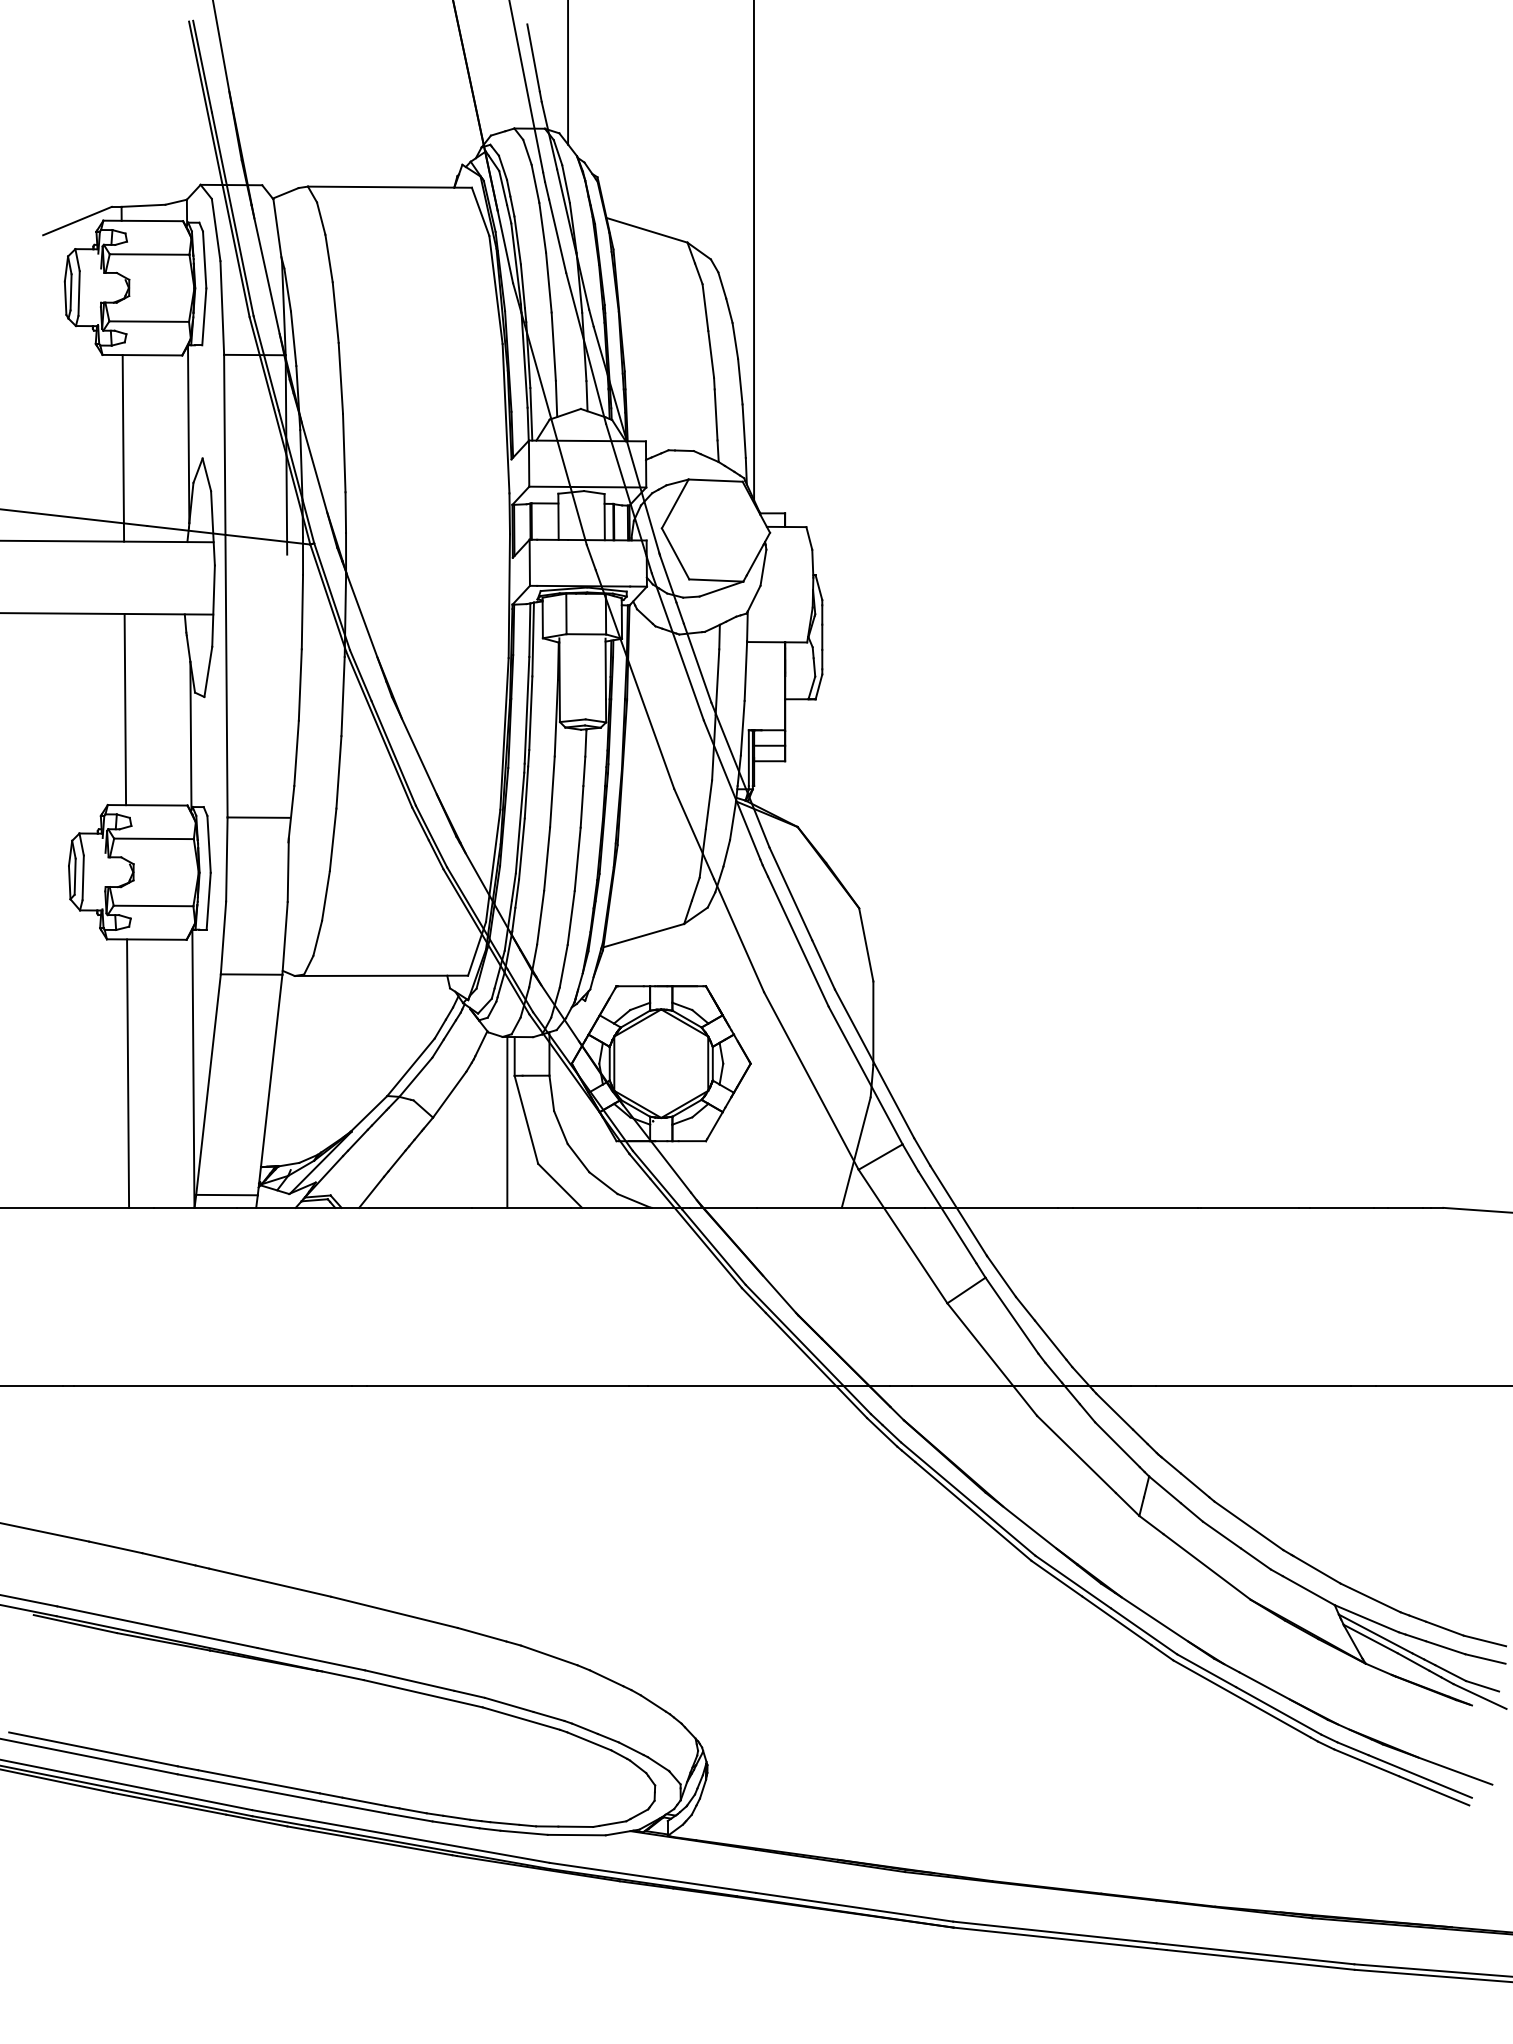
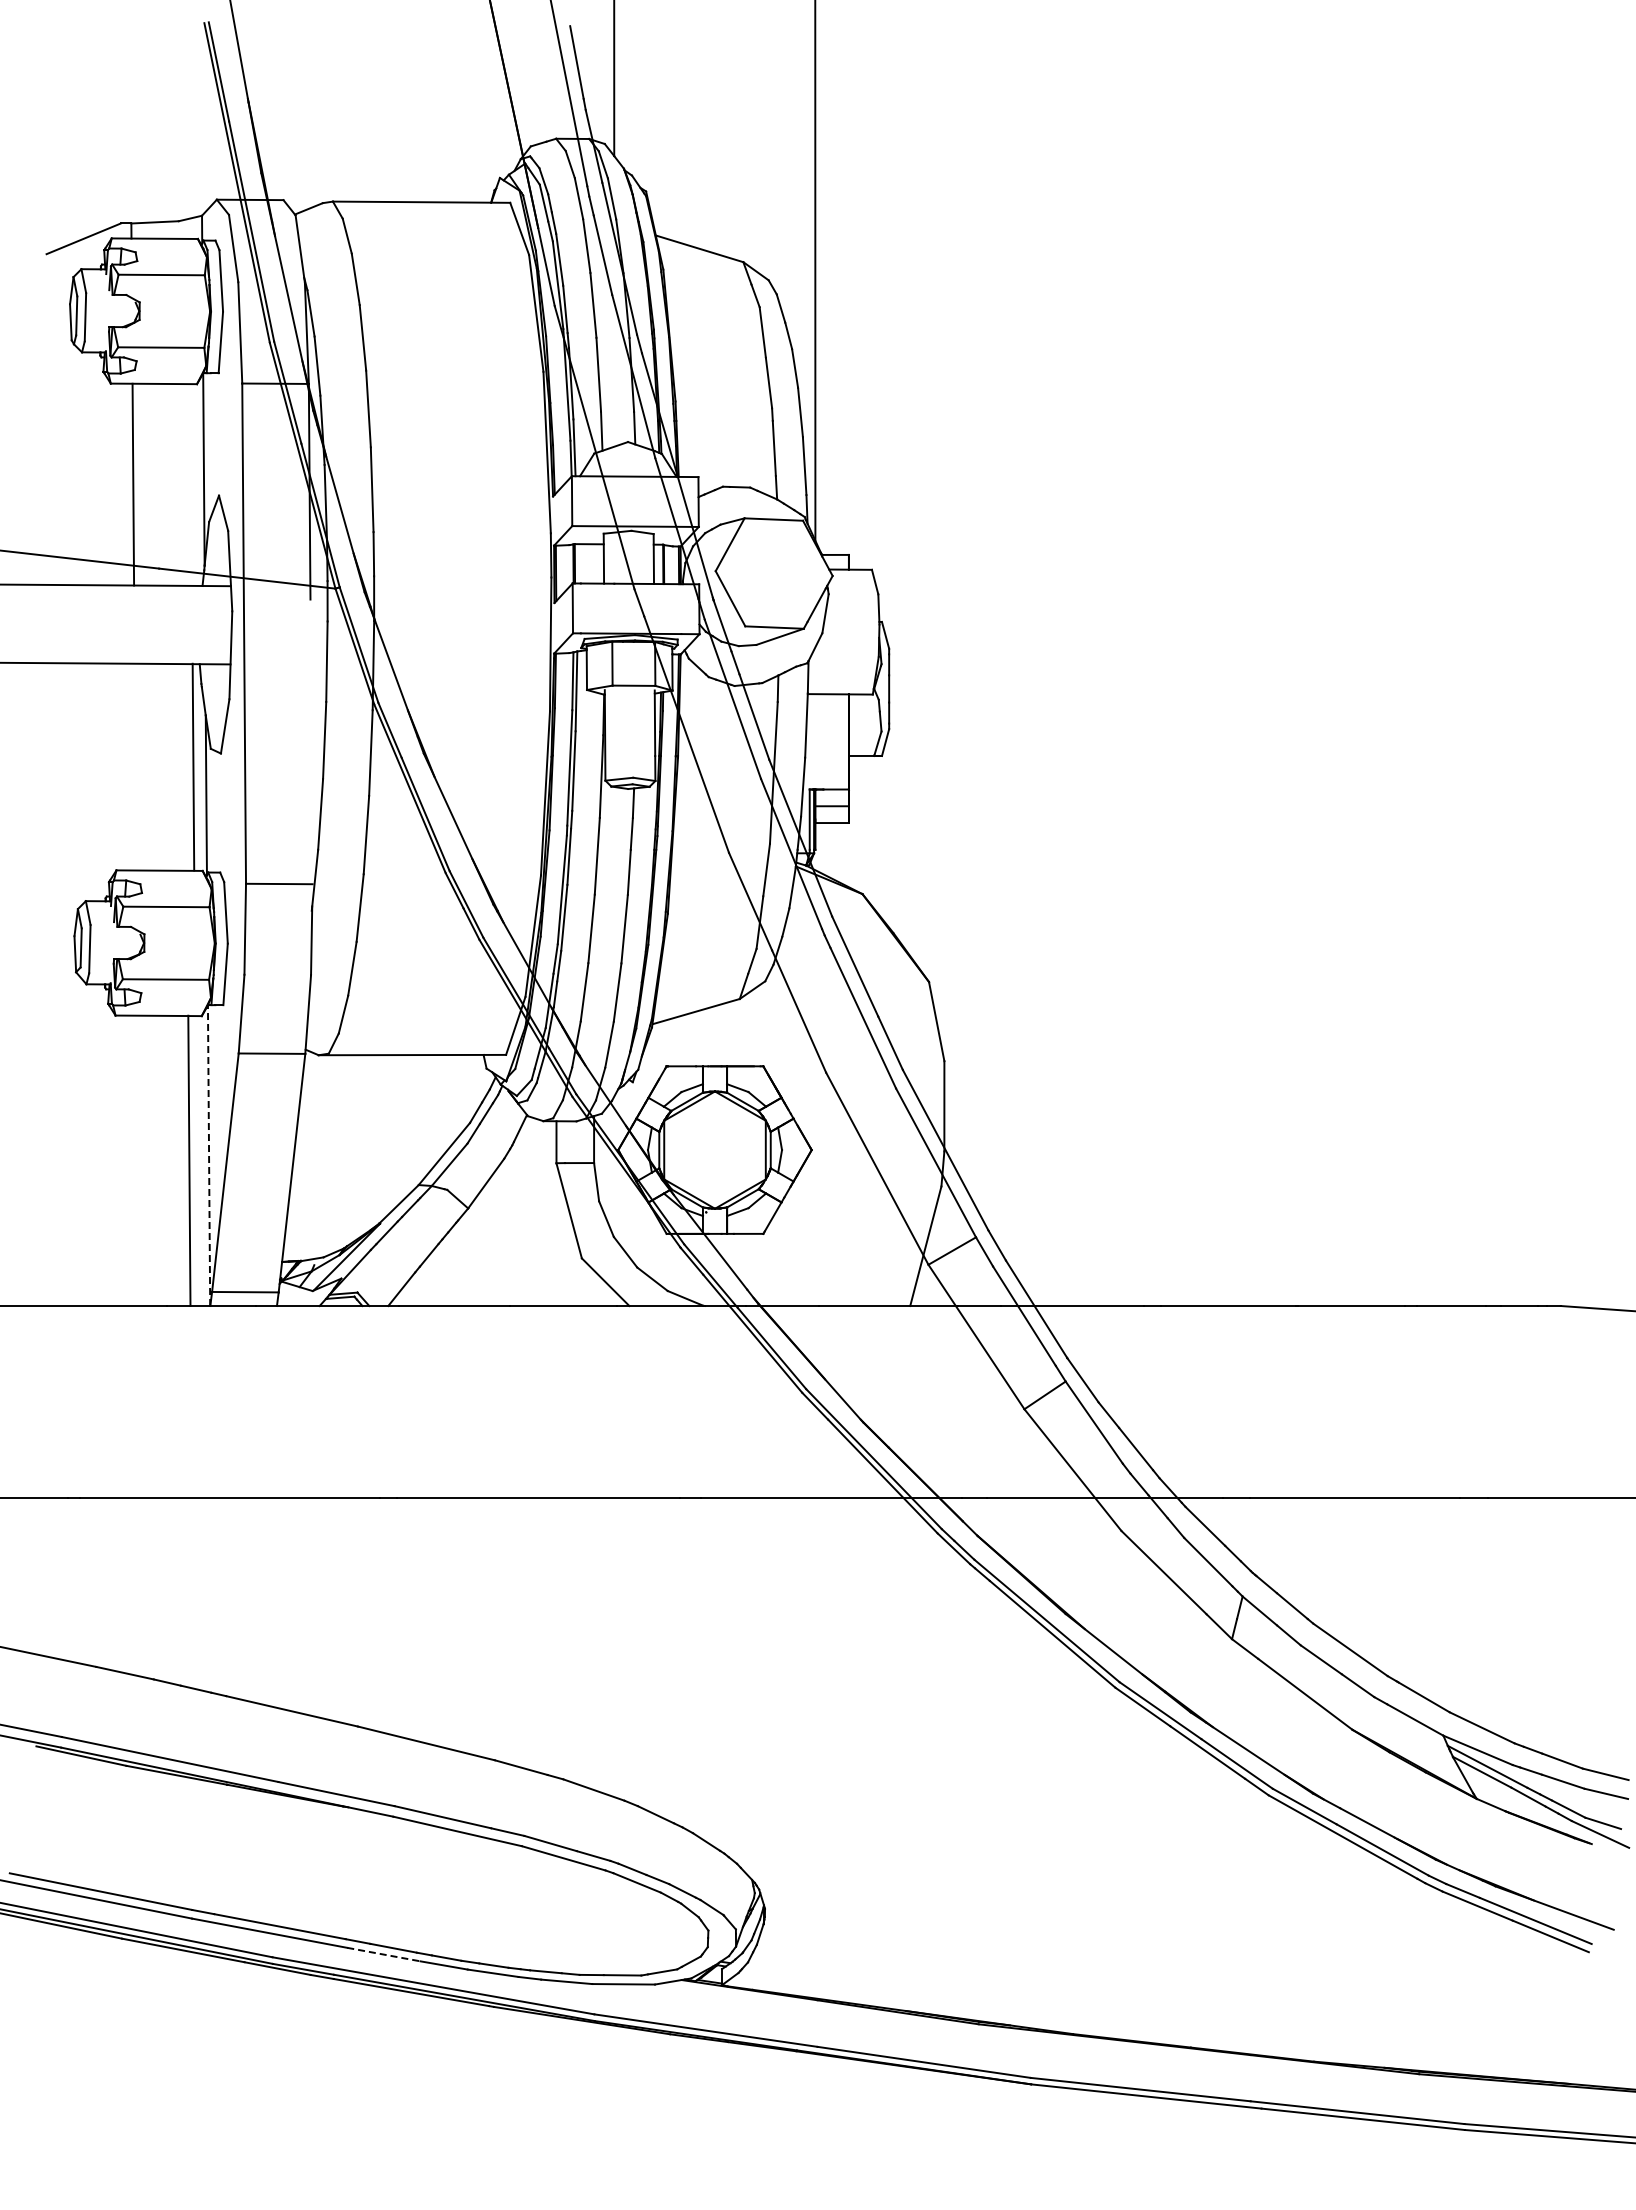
line: (125, 708) -> (193, 766), moved
line: (193, 1068) -> (209, 1155), solid -> dashed
line: (128, 1073) -> (189, 1160), moved
line: (507, 1122) -> (548, 1213), removed
line: (355, 1807) -> (384, 1954), solid -> dashed

